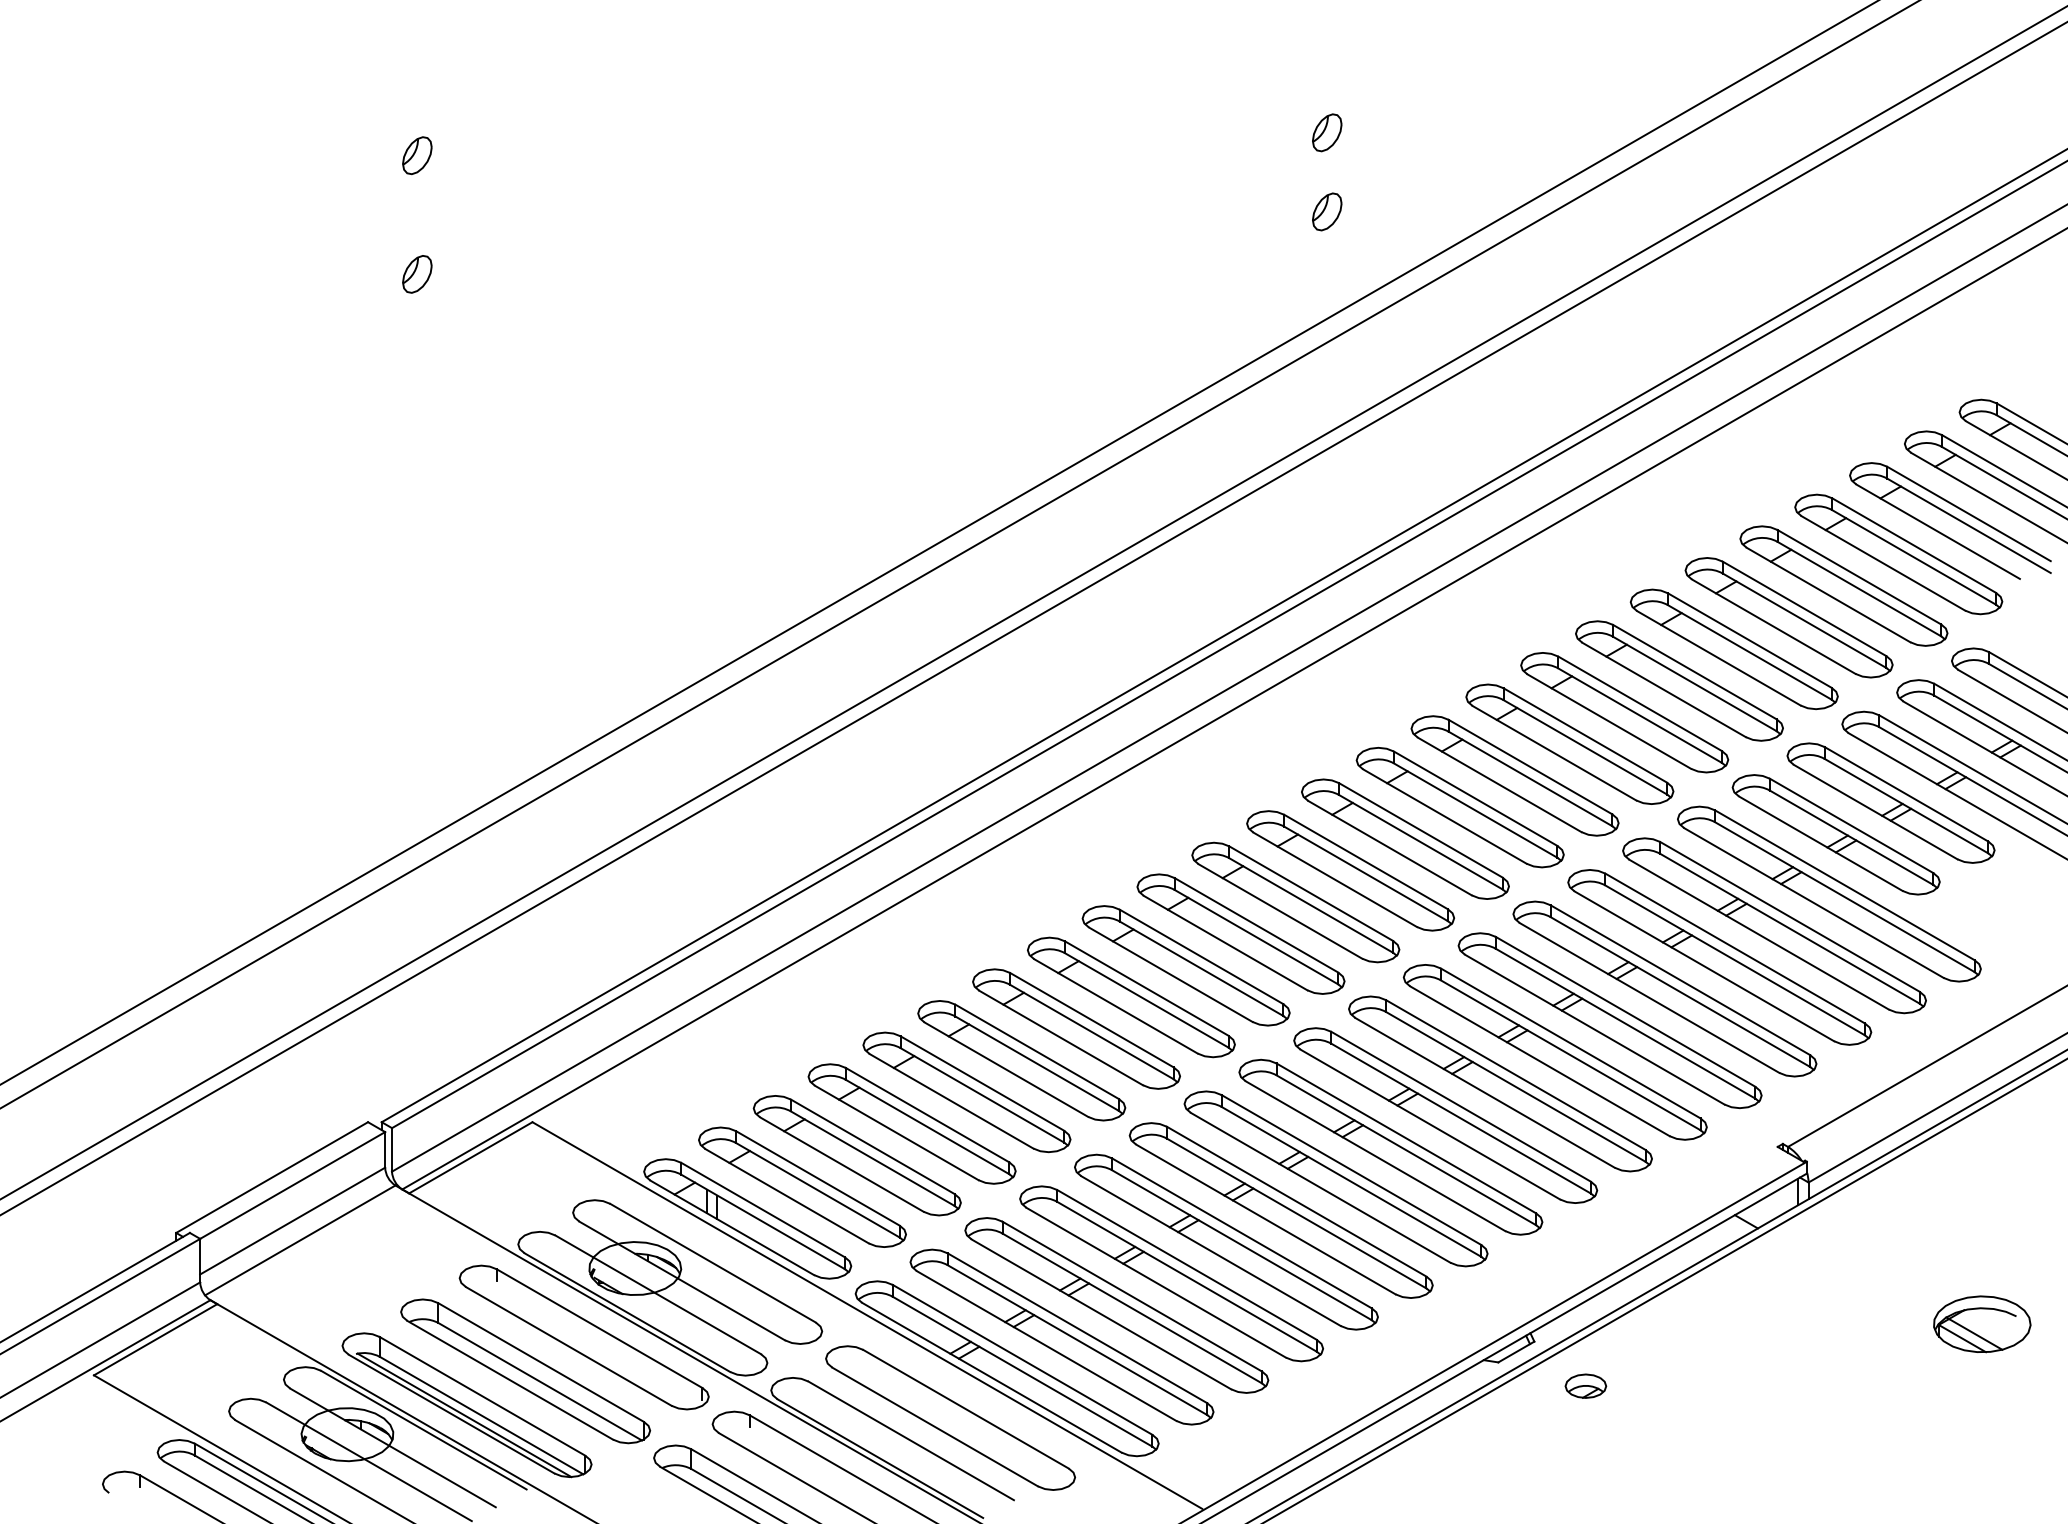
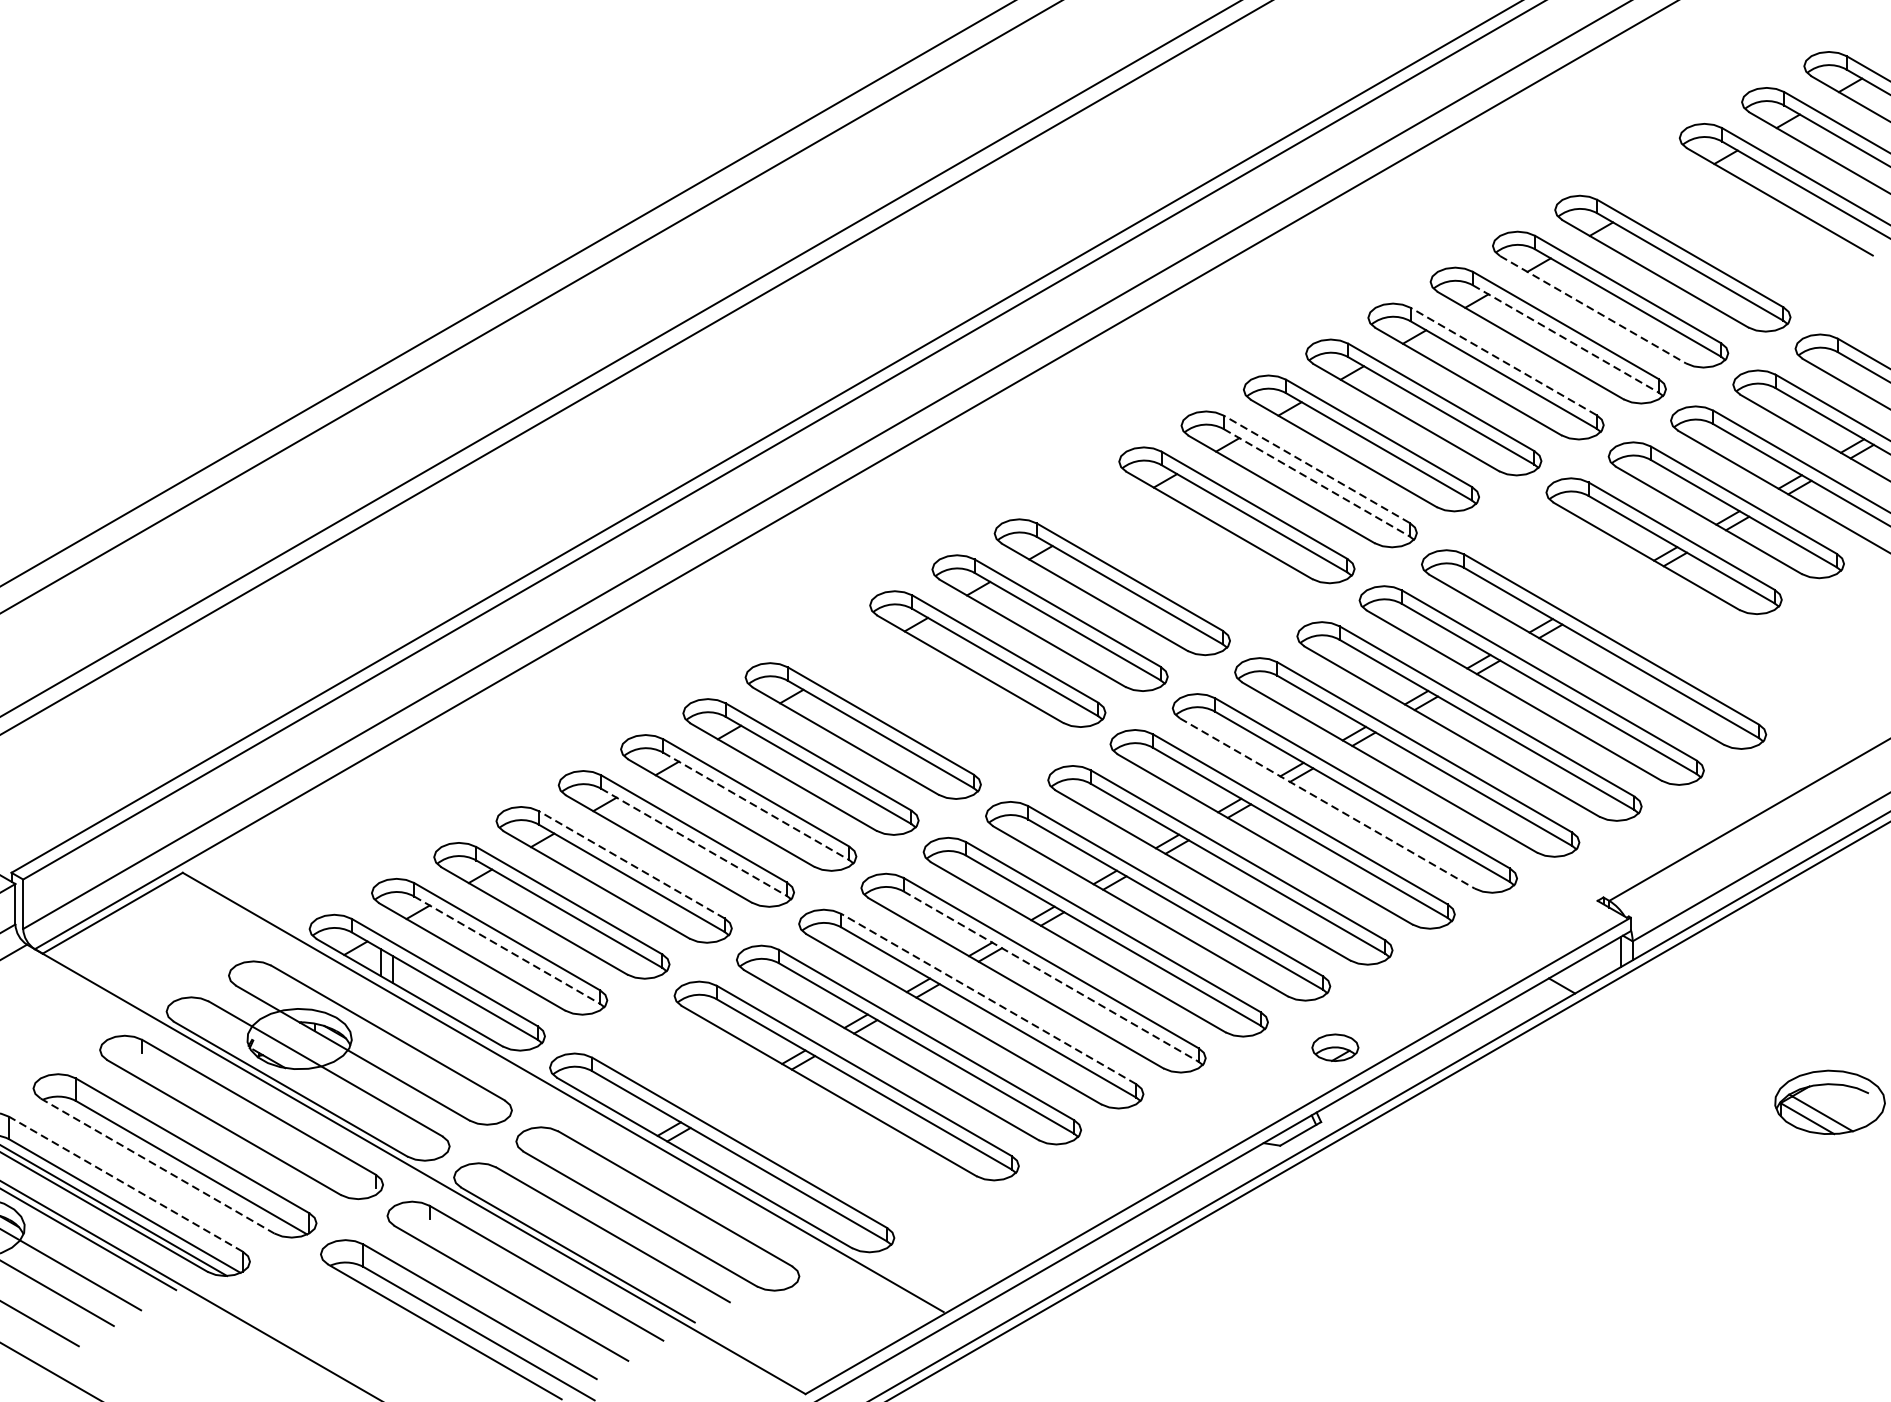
part: (1898, 554) -> (1734, 227), removed
line: (1774, 626) -> (1593, 309), solid -> dashed
line: (1750, 652) -> (1566, 339), solid -> dashed
line: (1694, 671) -> (1503, 360), solid -> dashed
line: (1530, 766) -> (1316, 468), solid -> dashed
line: (1530, 779) -> (1316, 483), solid -> dashed
part: (1405, 838) -> (1174, 550), removed
part: (1829, 893) -> (1656, 612), removed
part: (1185, 965) -> (924, 694), removed
line: (1539, 1061) -> (1326, 803), solid -> dashed
line: (1037, 1063) -> (756, 806), solid -> dashed
line: (982, 1095) -> (694, 842), solid -> dashed
line: (927, 1114) -> (631, 864), solid -> dashed
line: (818, 1190) -> (507, 950), solid -> dashed
line: (1296, 1213) -> (1050, 976), solid -> dashed
line: (1241, 1233) -> (988, 999), solid -> dashed
part: (1061, 1336) -> (783, 1116), removed
line: (510, 1380) -> (157, 1166), solid -> dashed
part: (1585, 1385) -> (1334, 1046), moved
line: (482, 1396) -> (126, 1184), solid -> dashed

